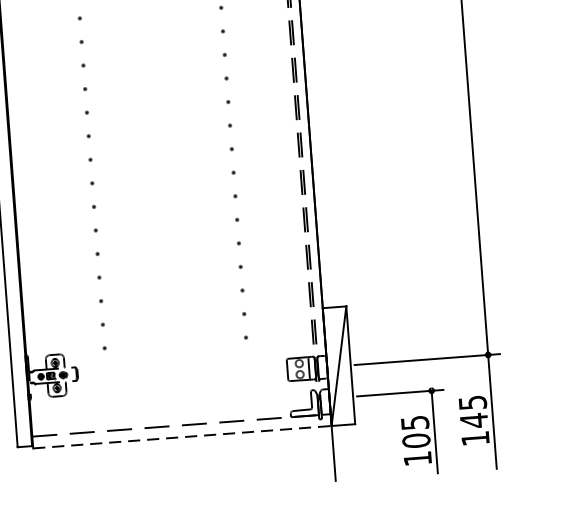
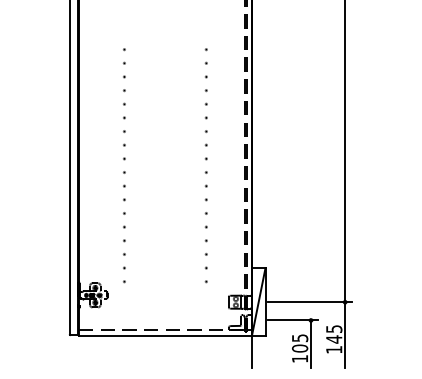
line: (182, 437) -> (165, 336), dashed -> solid

